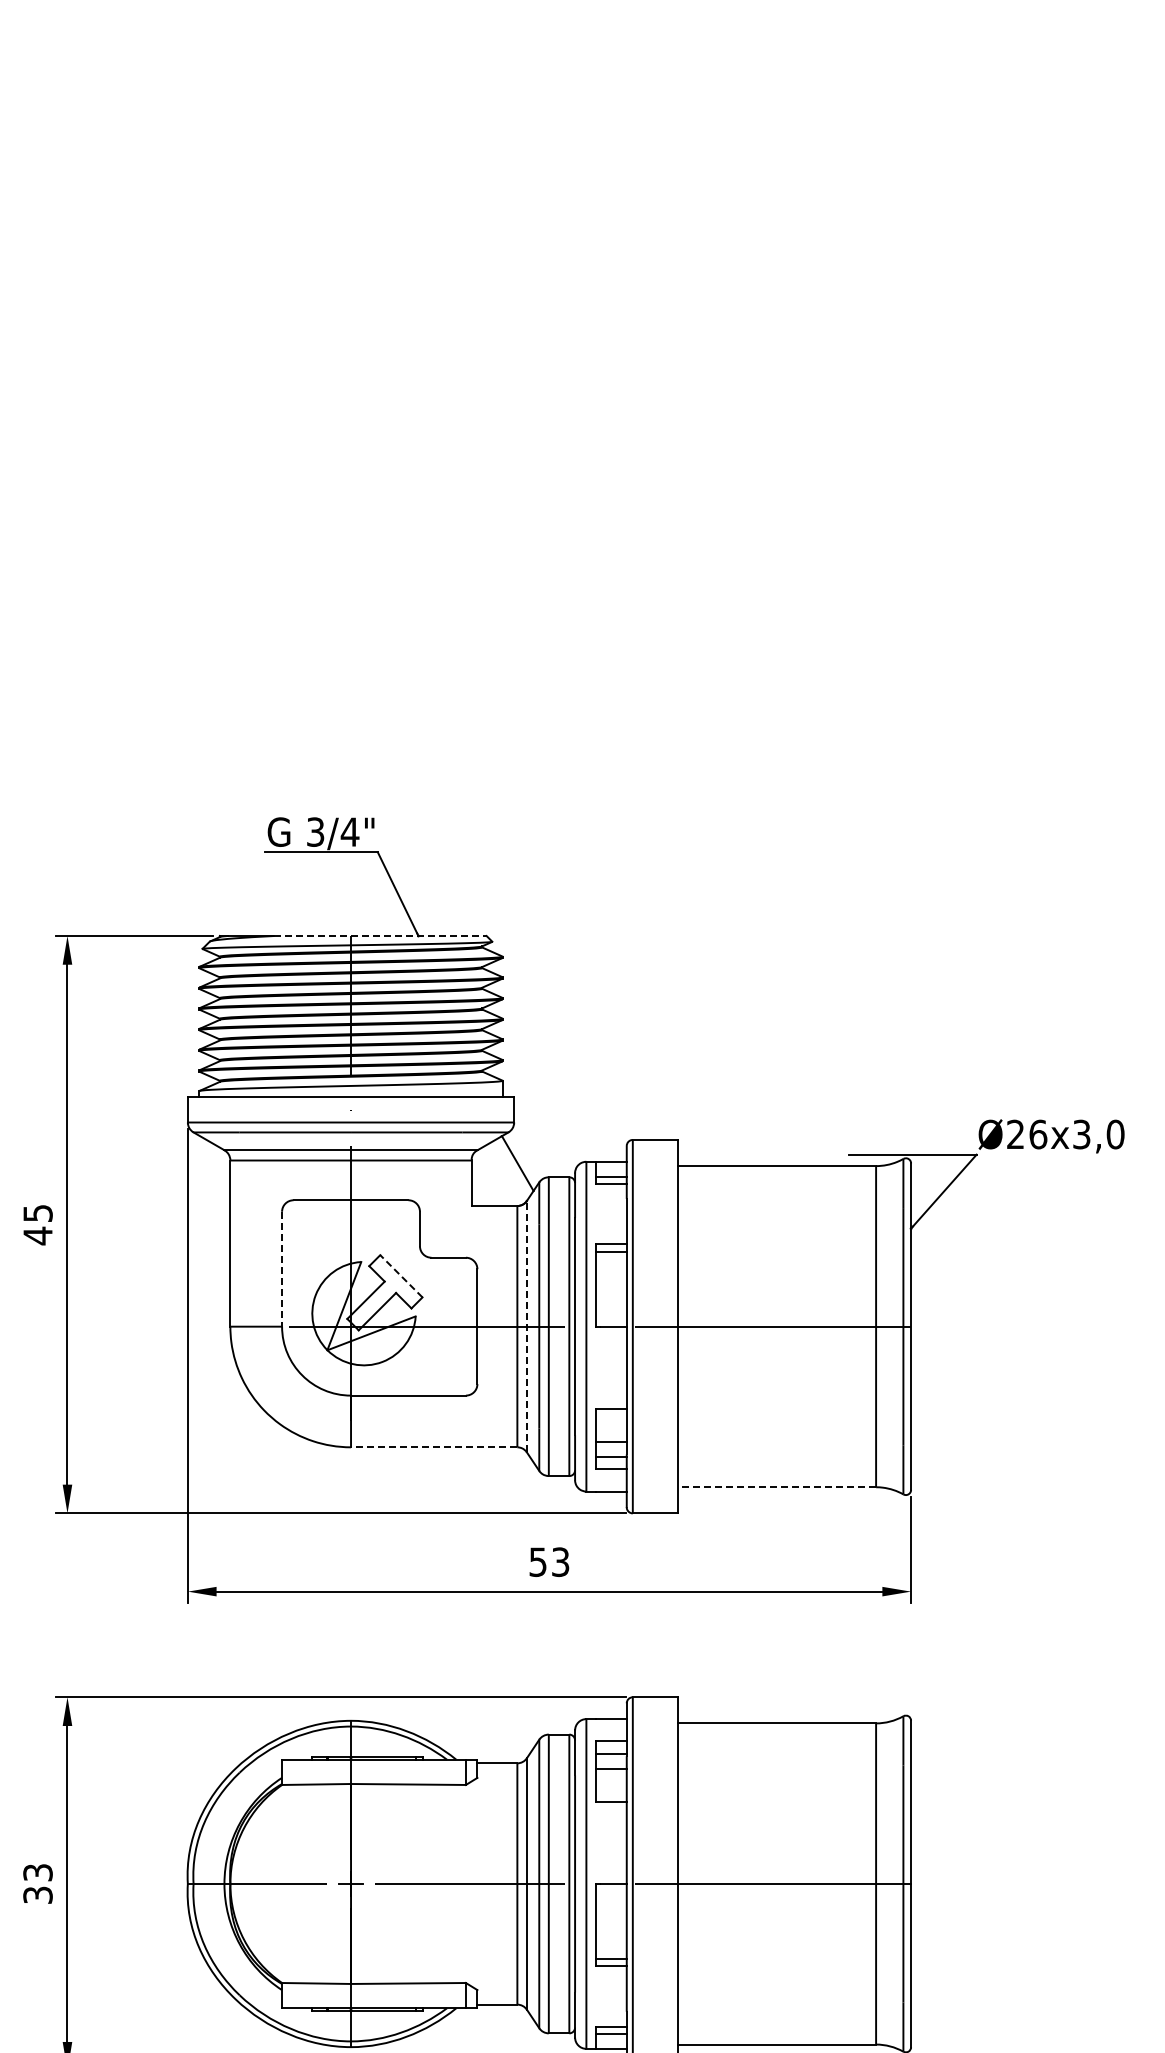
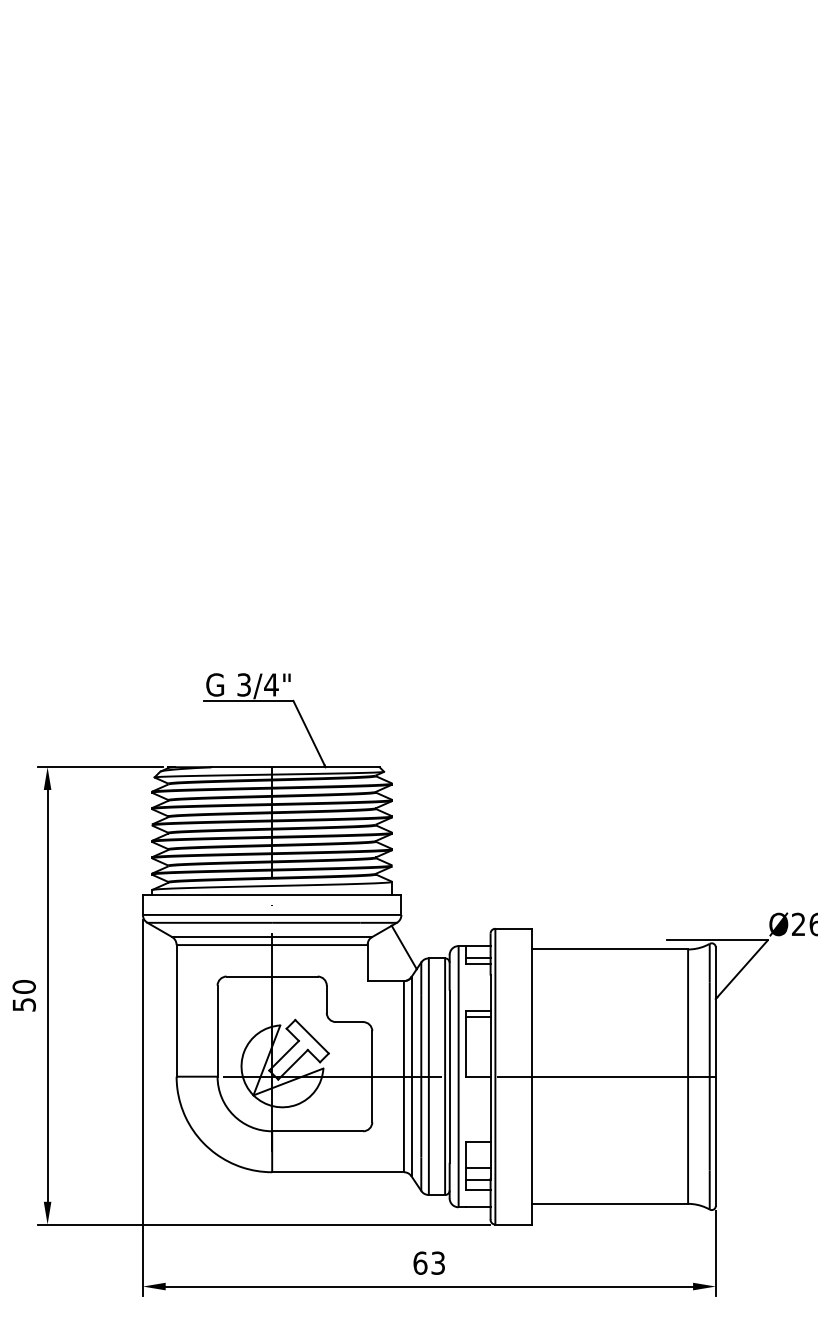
line: (380, 936) -> (295, 767), dashed -> solid
text: (37, 1224) -> (23, 995), 45 -> 50
line: (282, 1269) -> (217, 1031), dashed -> solid
line: (401, 1276) -> (312, 1036), dashed -> solid
line: (526, 1326) -> (411, 1076), dashed -> solid
line: (433, 1447) -> (337, 1172), dashed -> solid
line: (777, 1487) -> (609, 1204), dashed -> solid
text: (538, 1562) -> (420, 1263), 53 -> 63

